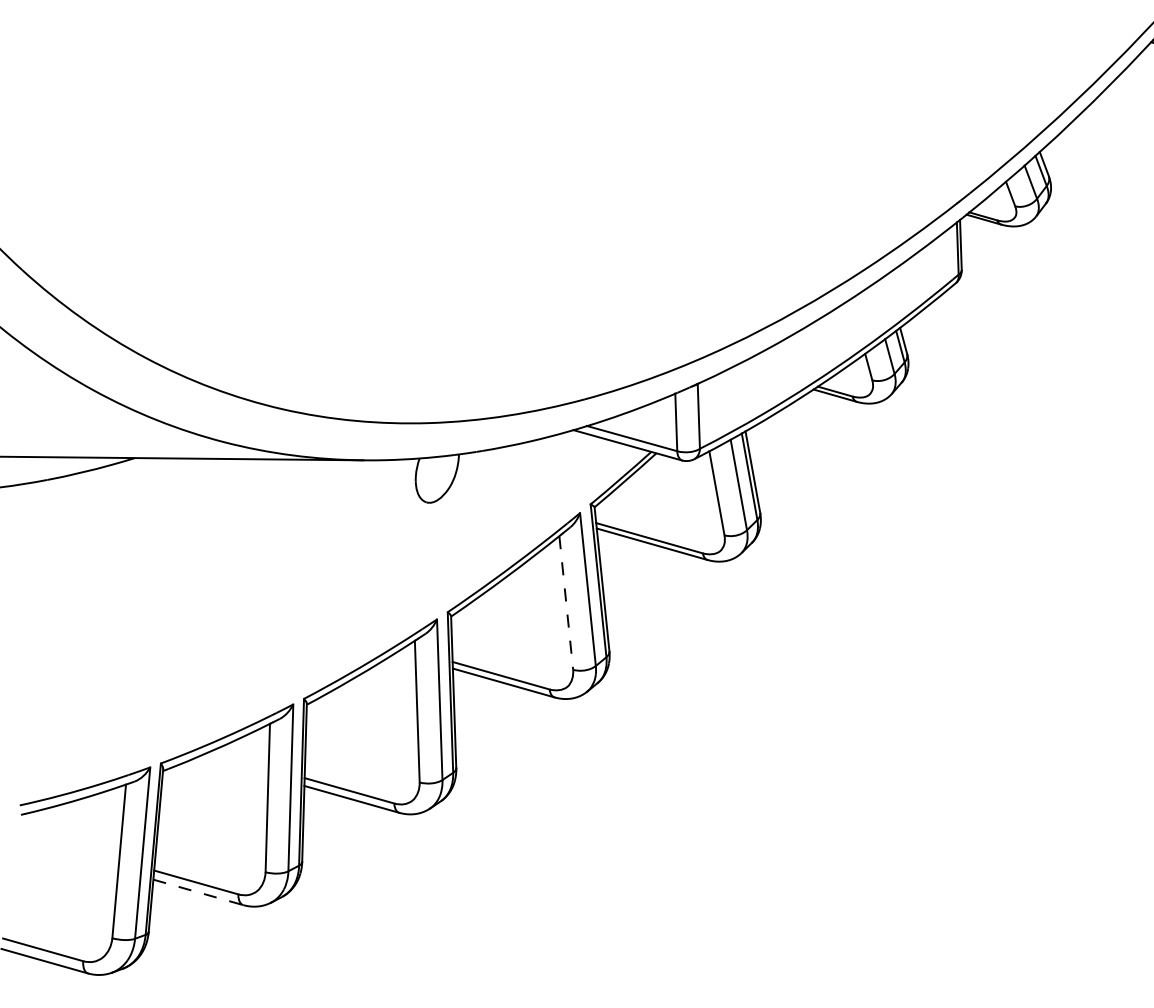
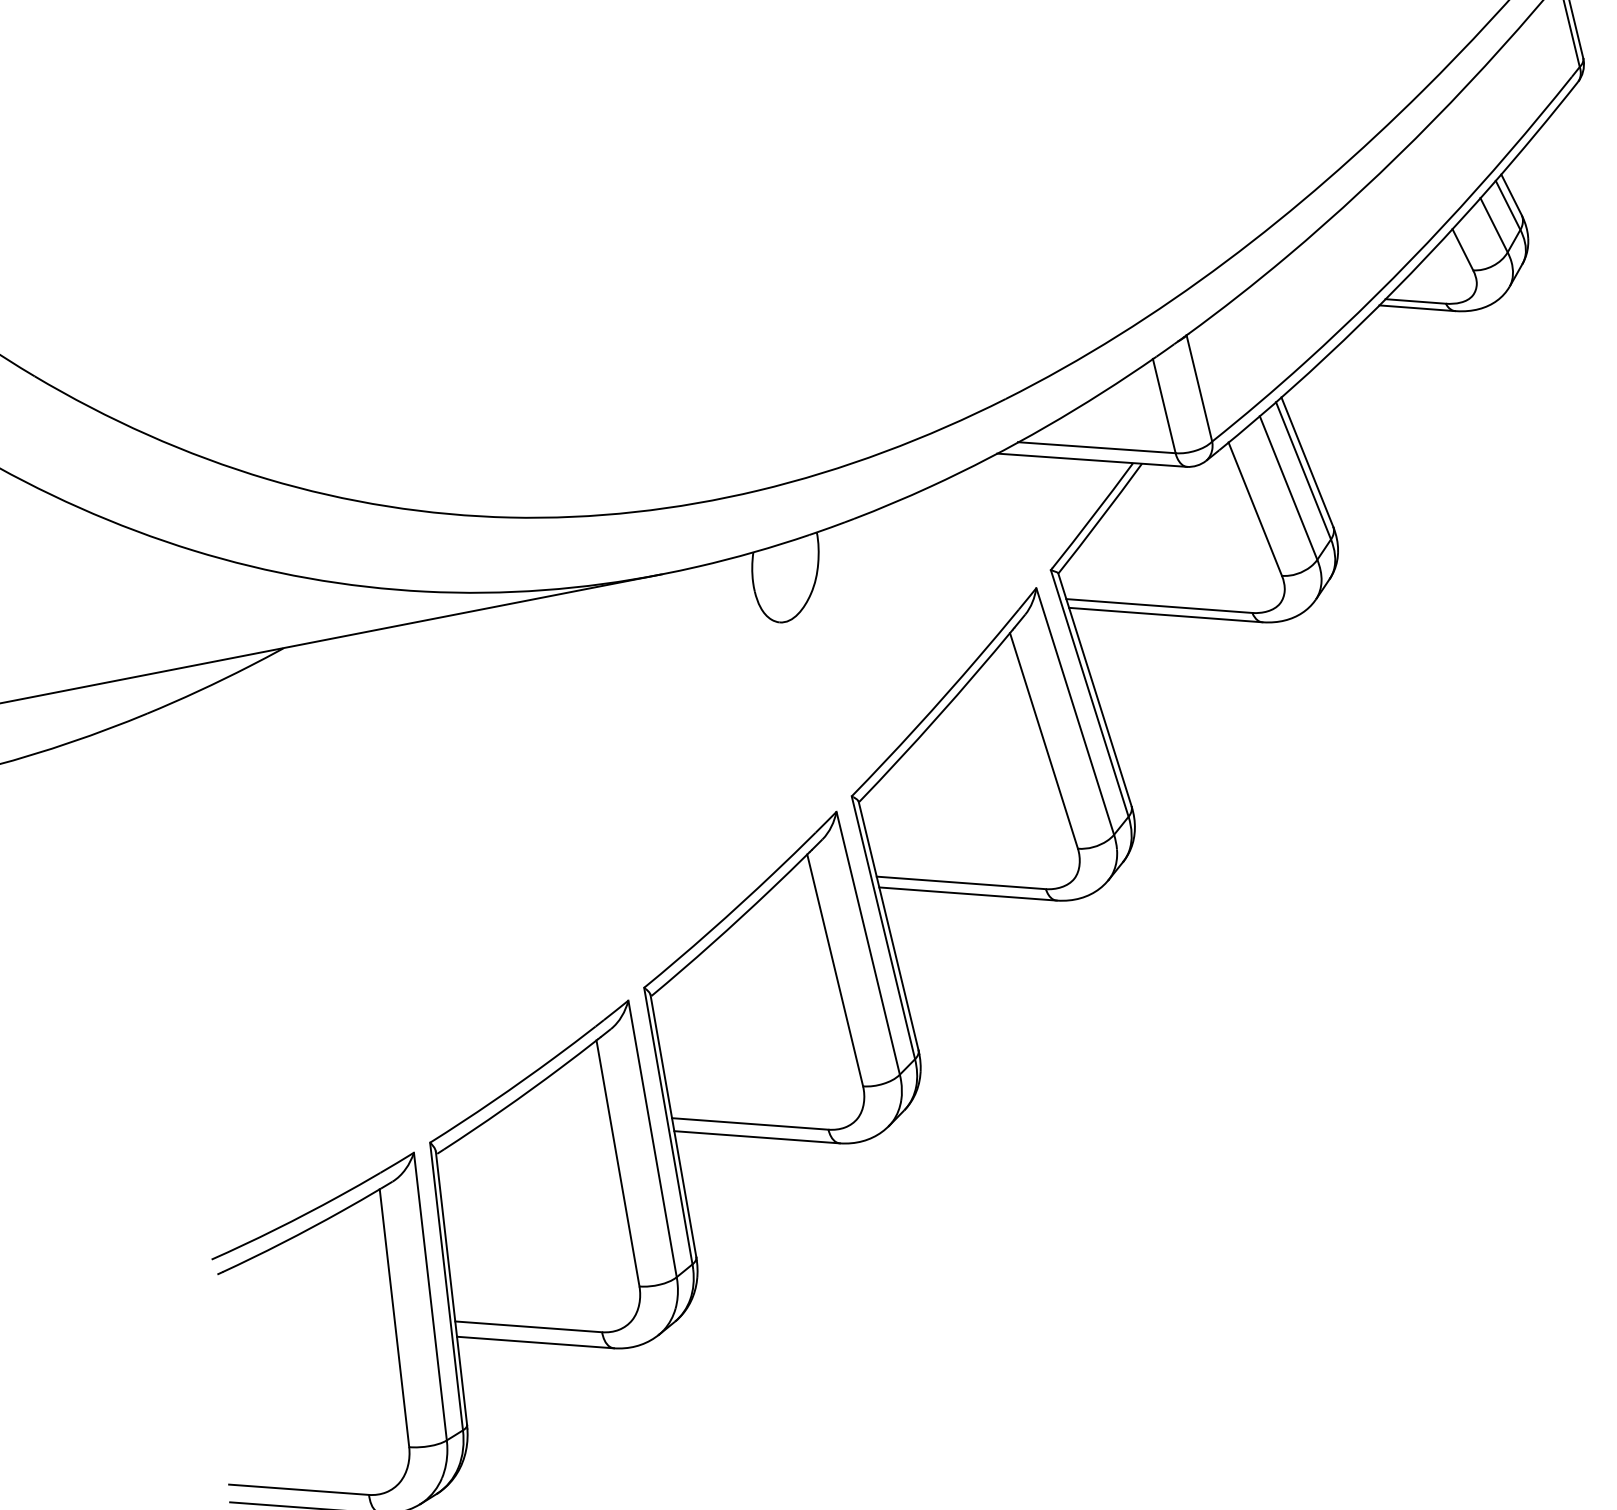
line: (566, 603) -> (1044, 741), dashed -> solid
line: (198, 892) -> (535, 1342), dashed -> solid

